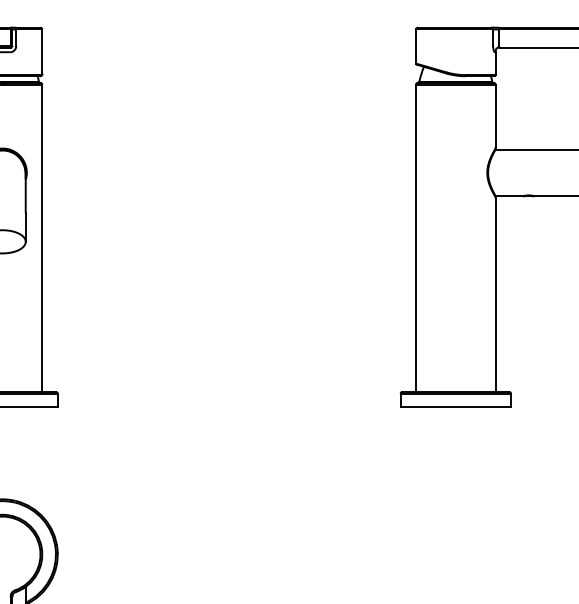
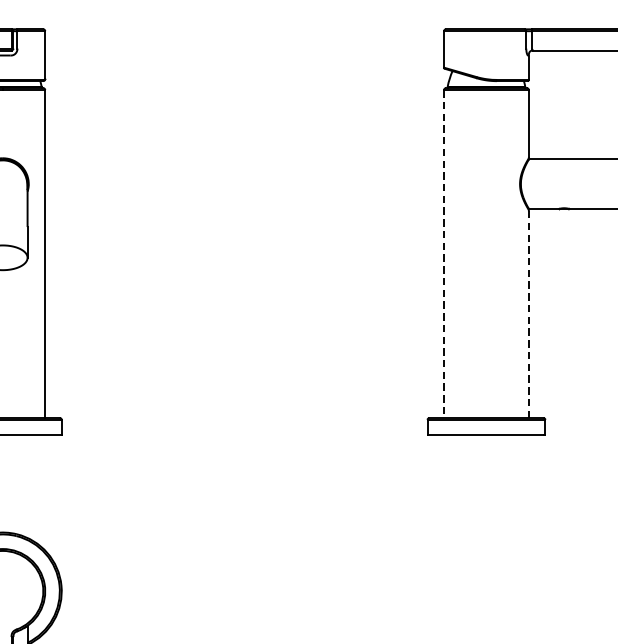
line: (416, 238) -> (444, 254), solid -> dashed
line: (495, 294) -> (528, 313), solid -> dashed

